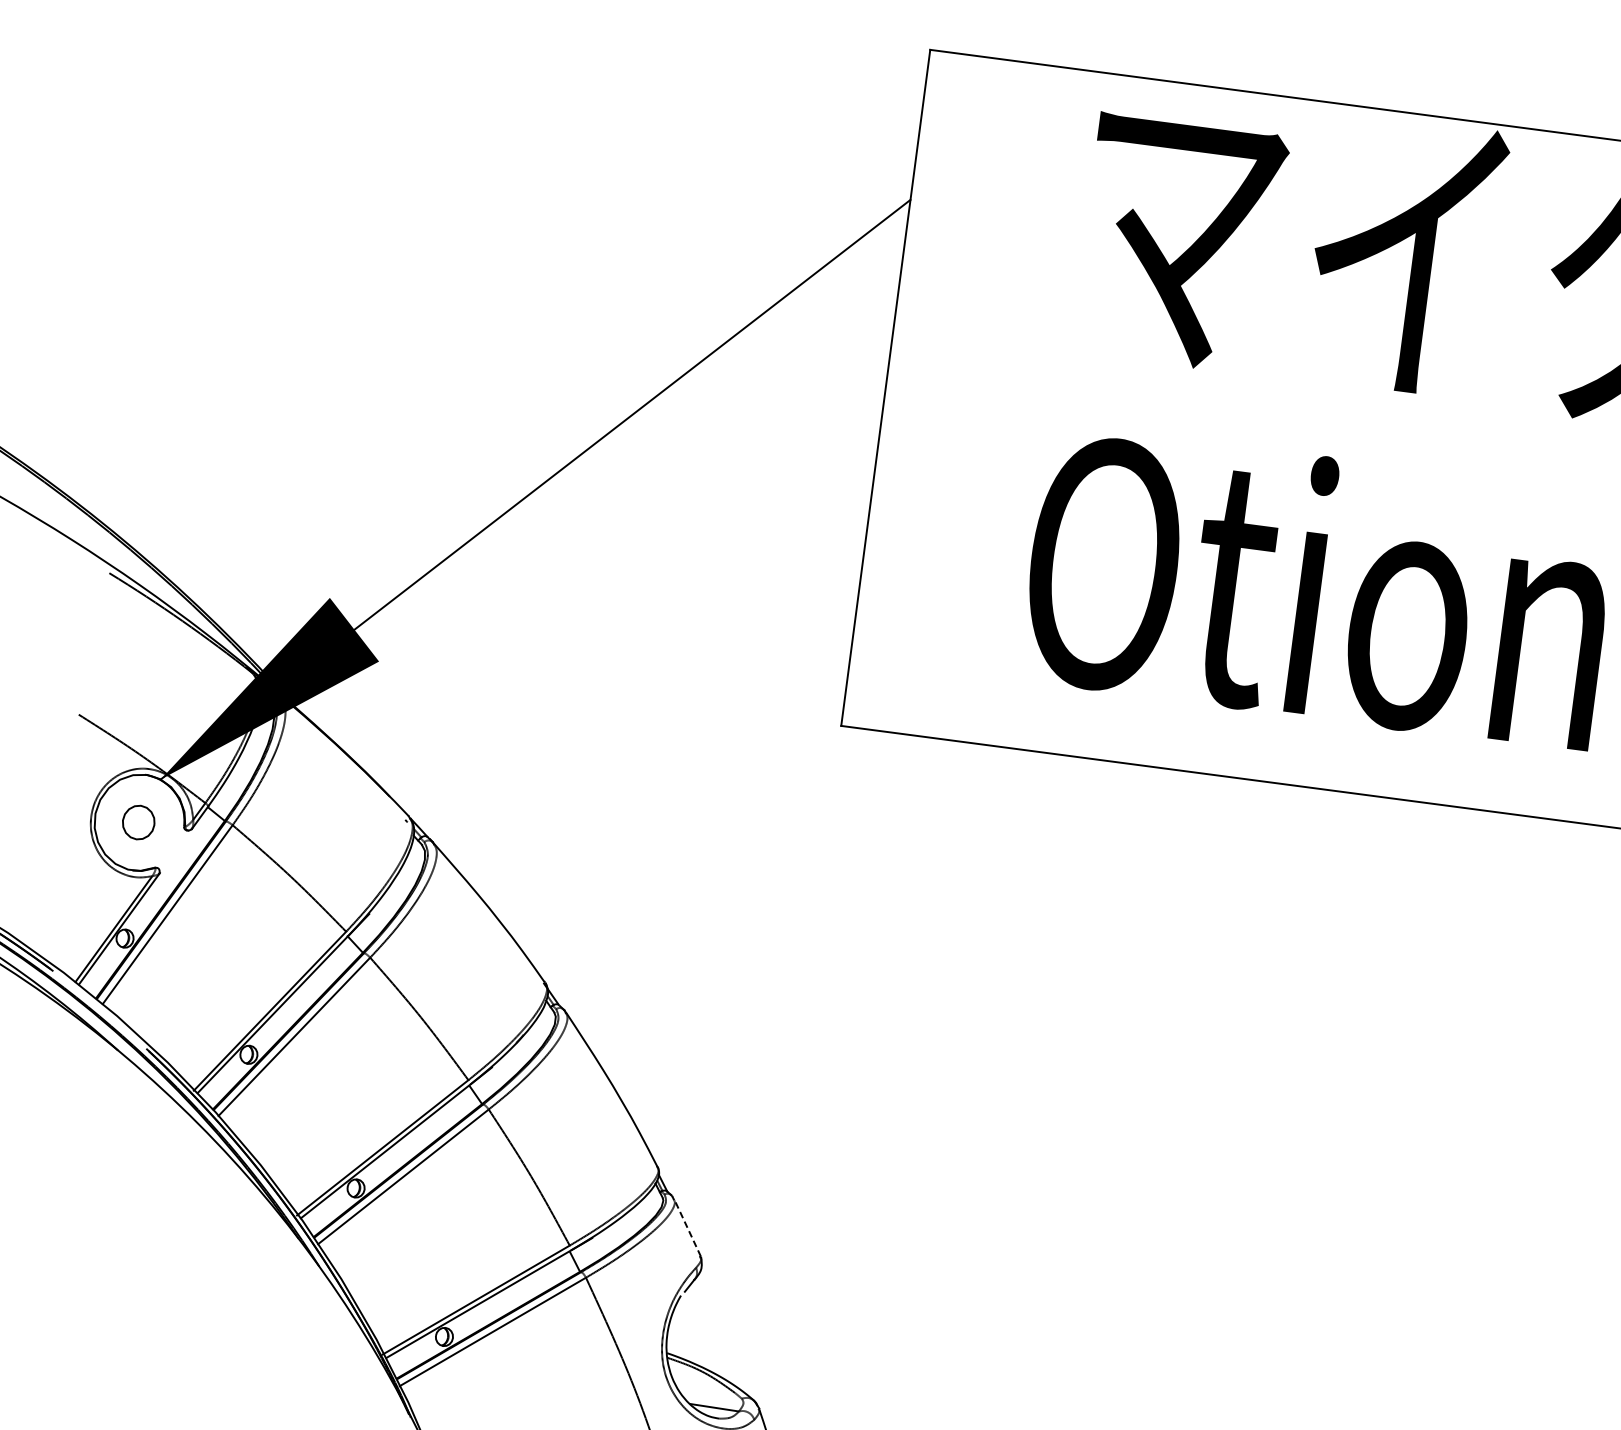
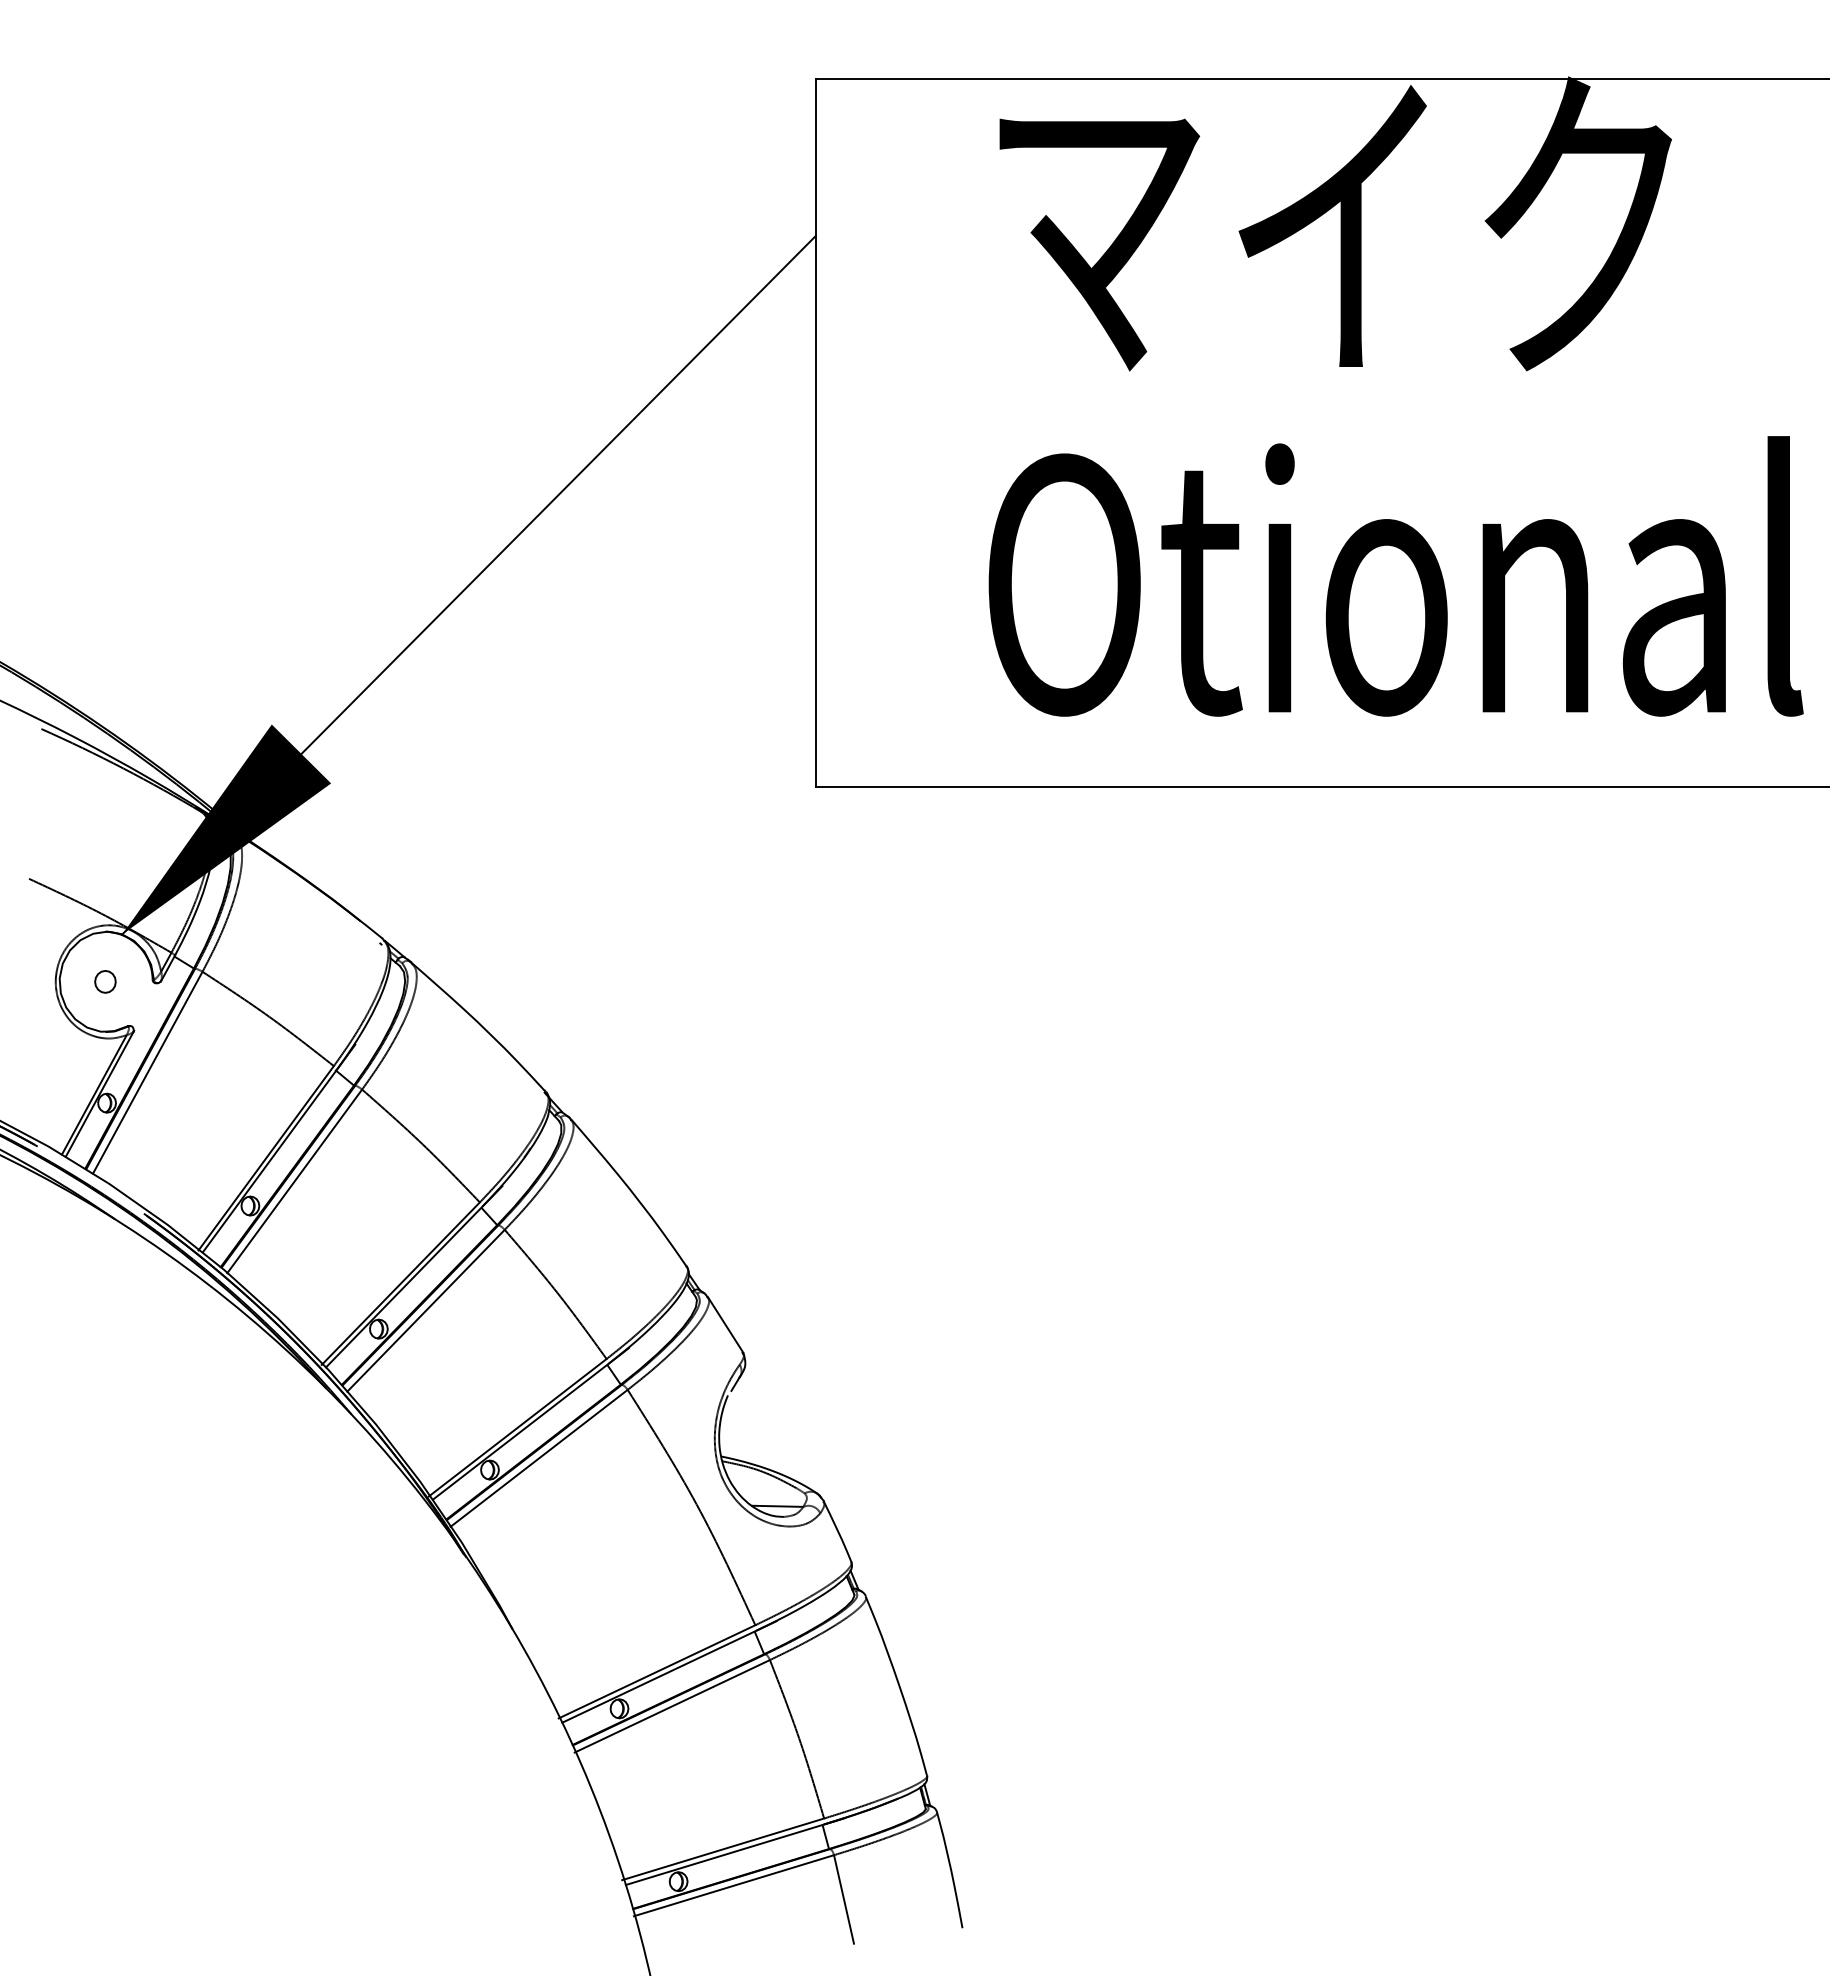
part: (138, 822) -> (105, 981), size x0.62
line: (687, 1227) -> (725, 1324), dashed -> solid

